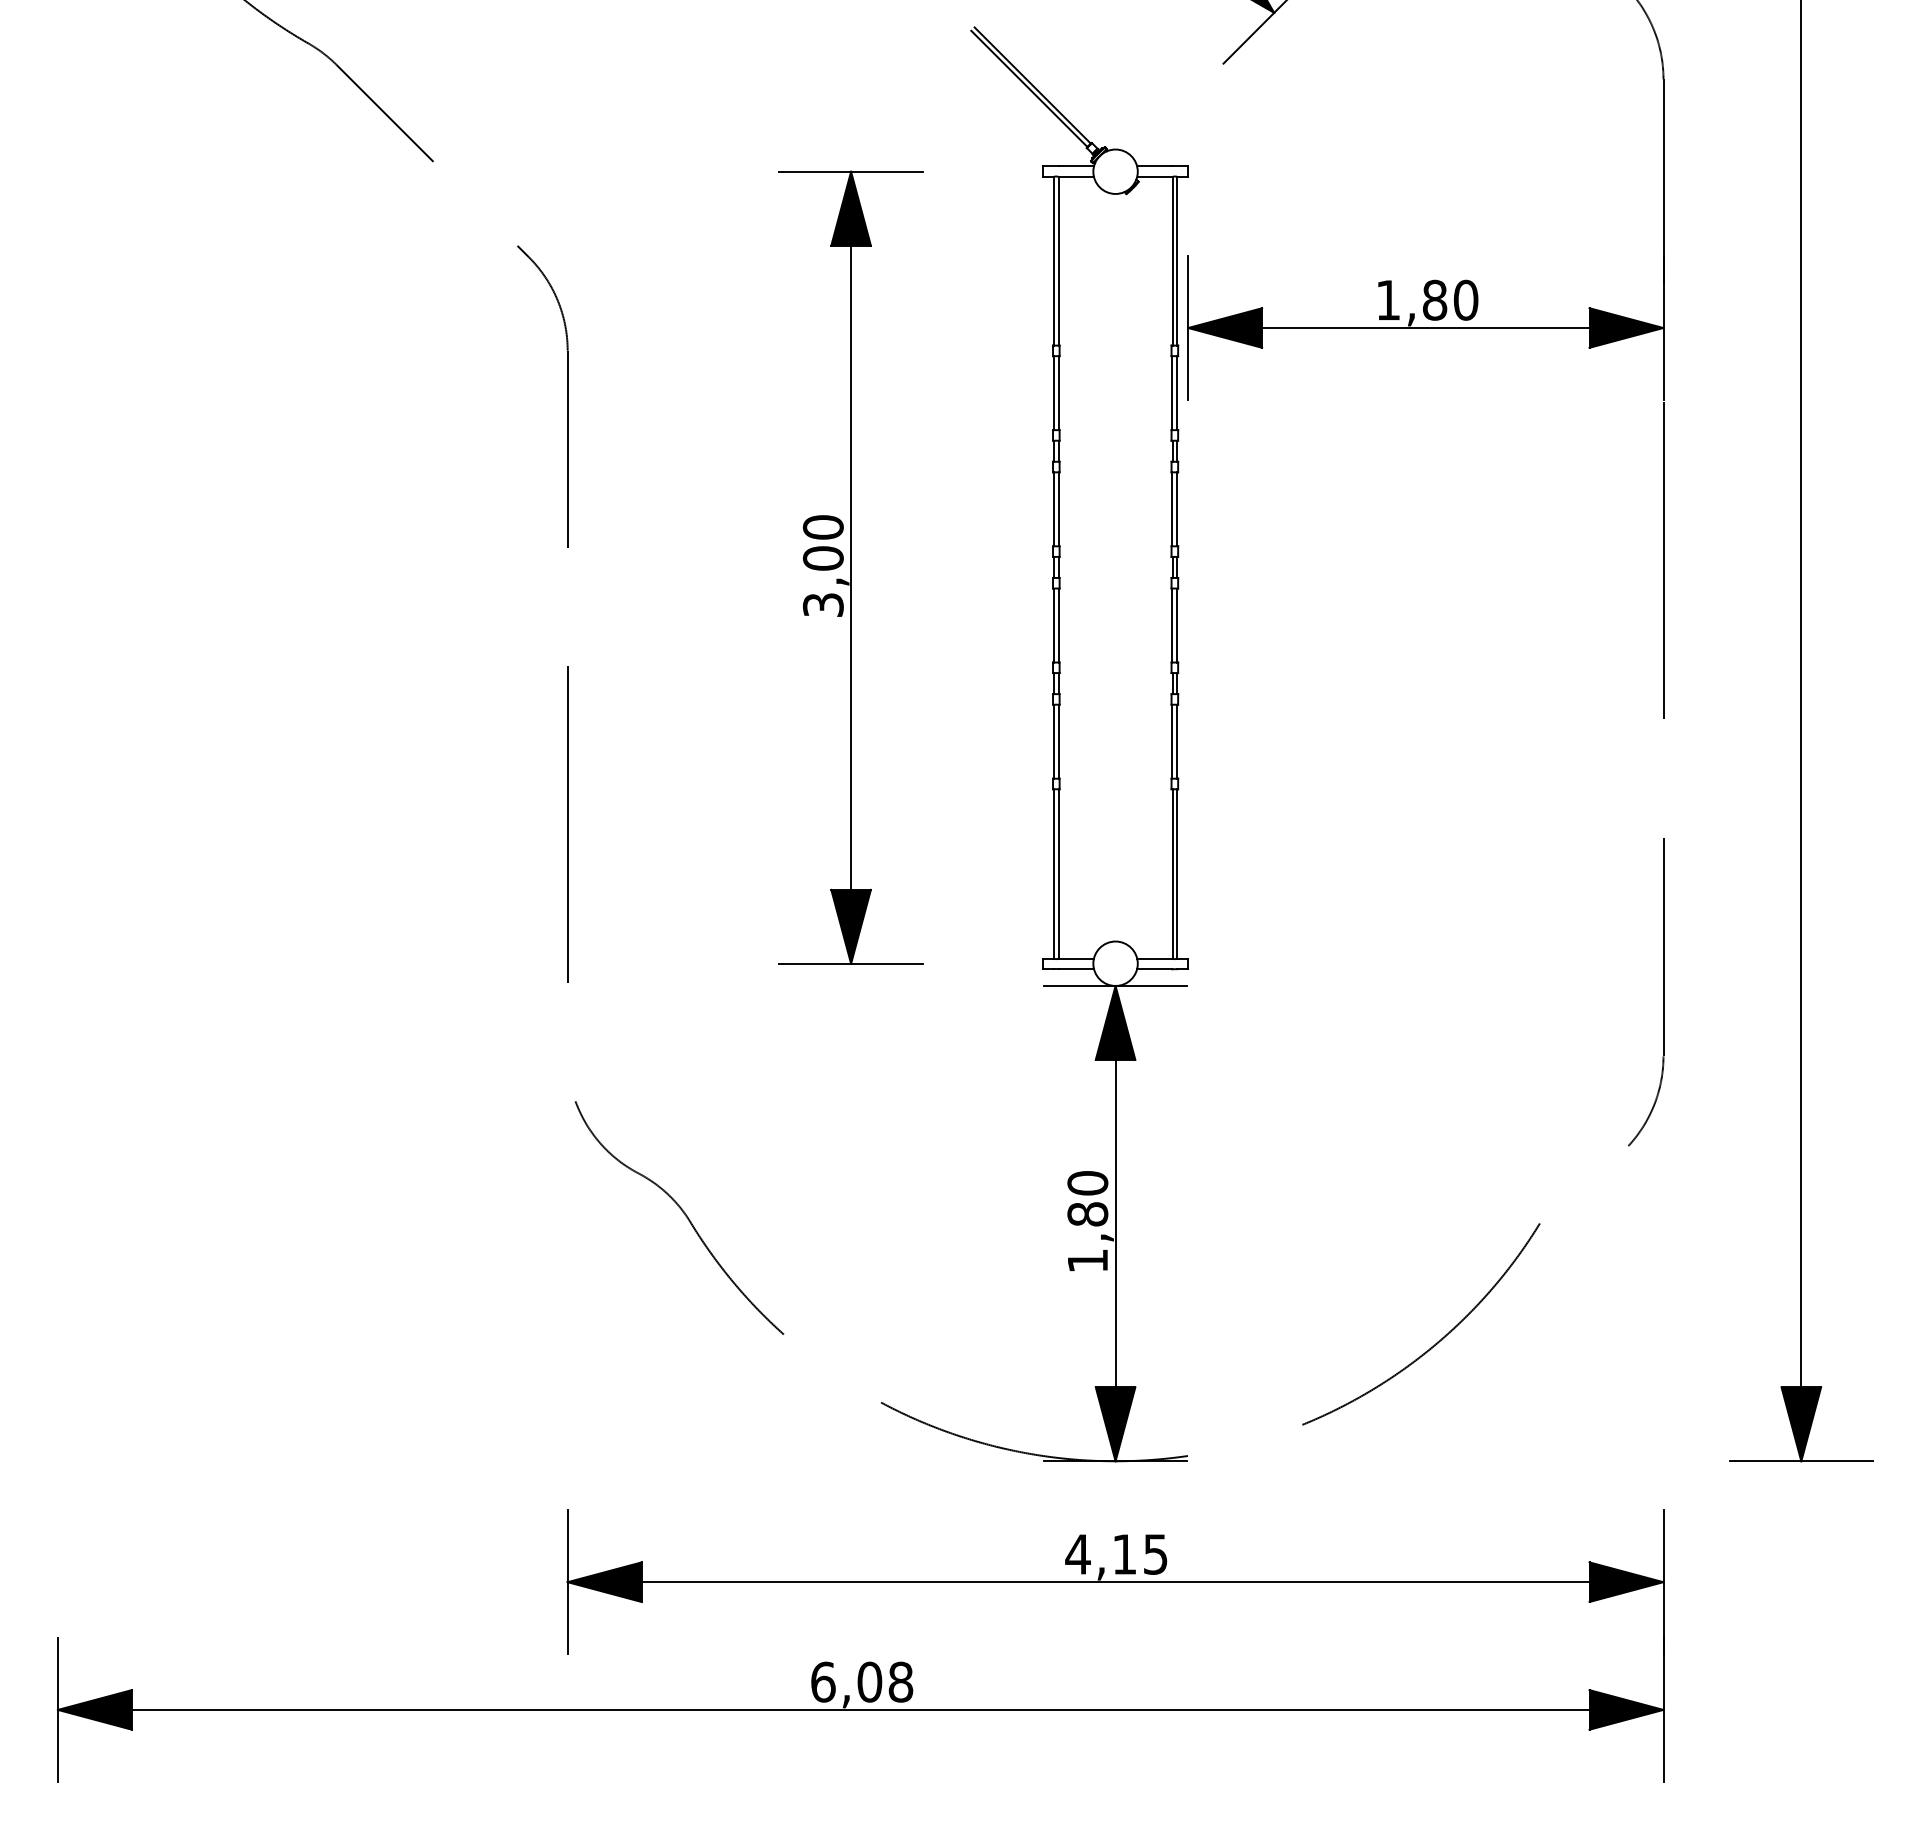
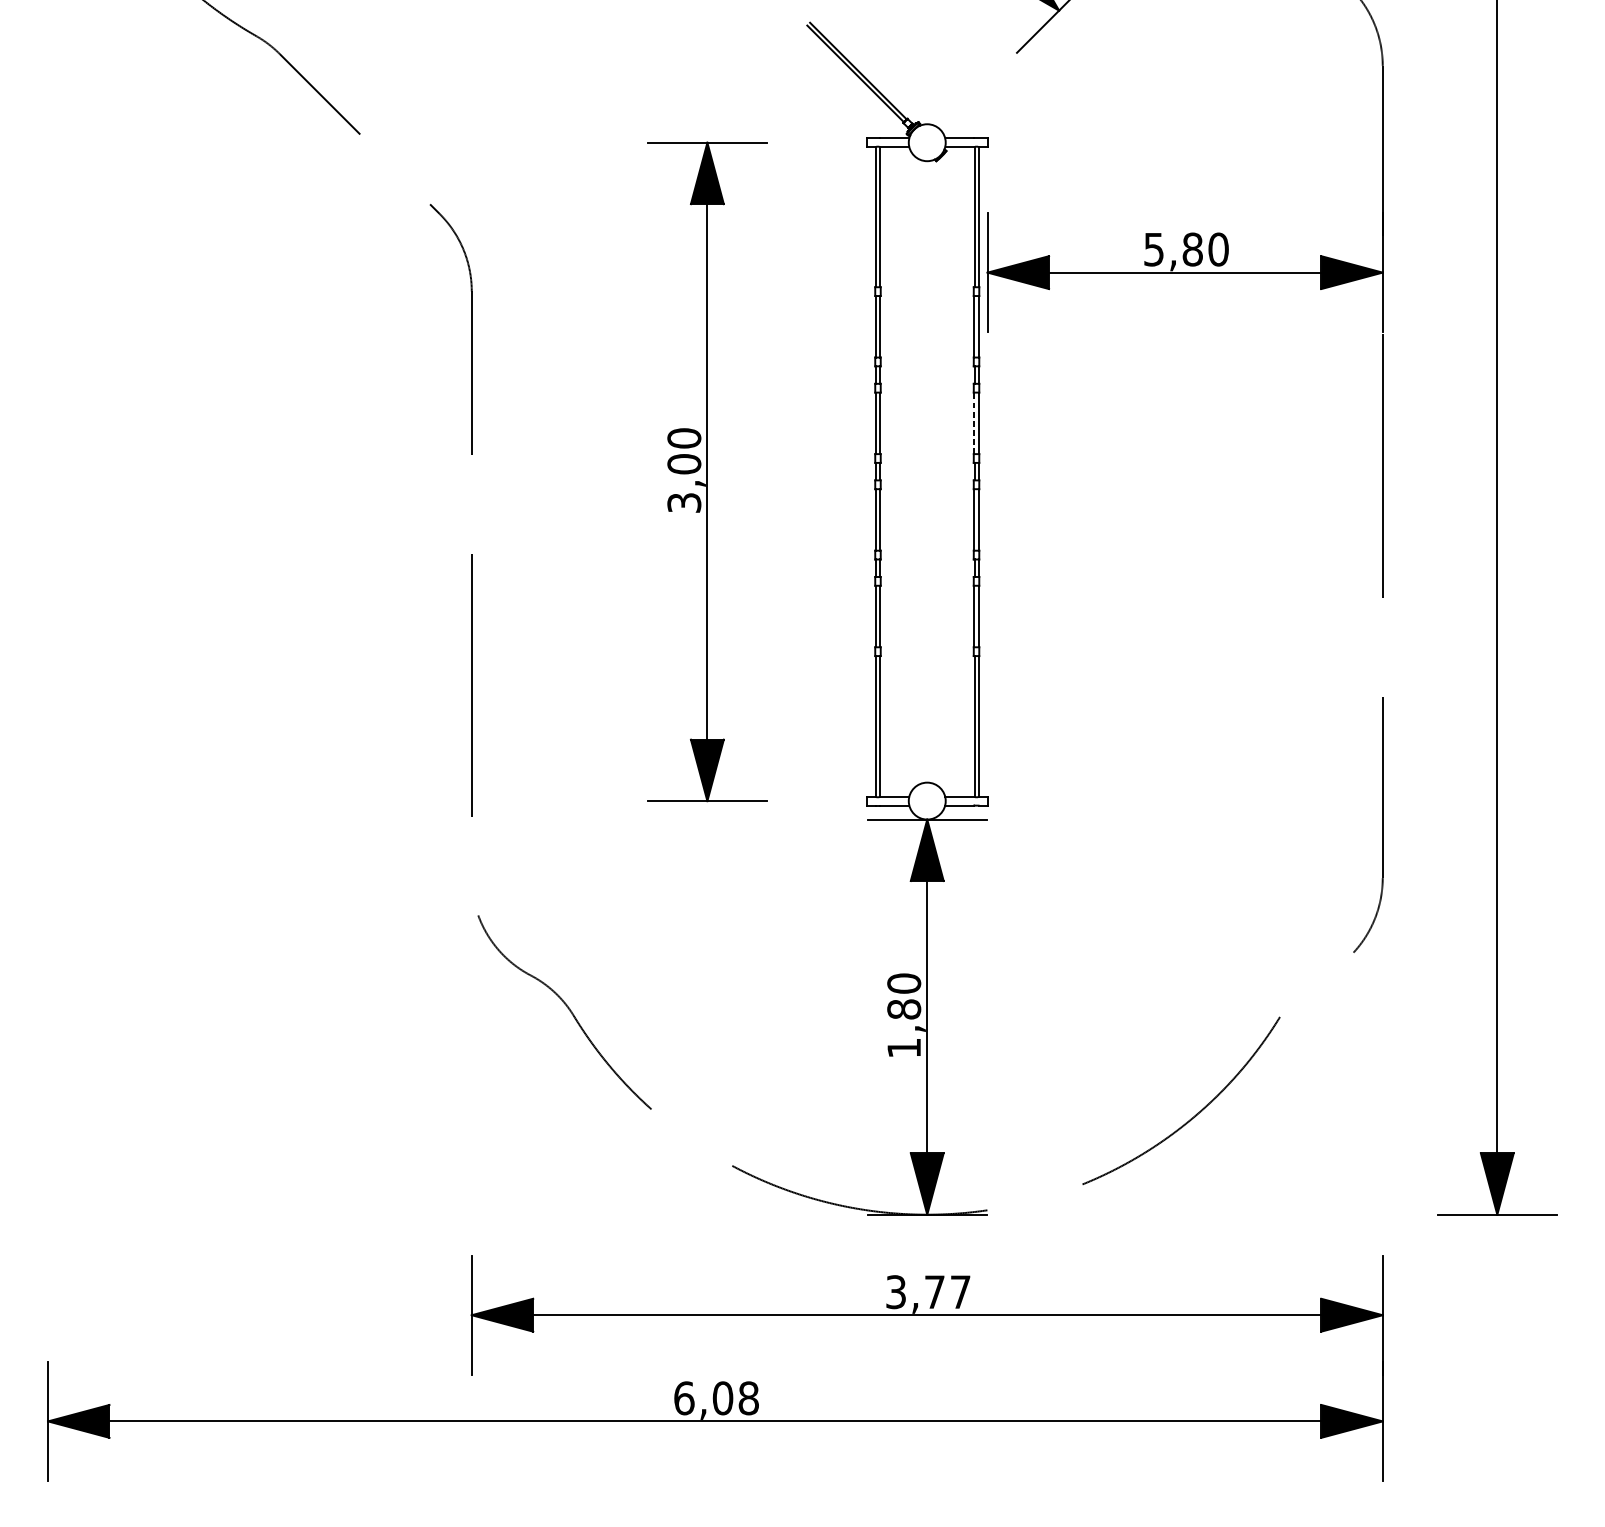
text: (1387, 300) -> (1153, 249), 1,80 -> 5,80
line: (1172, 508) -> (974, 422), solid -> dashed
text: (1116, 1554) -> (928, 1292), 4,15 -> 3,77

